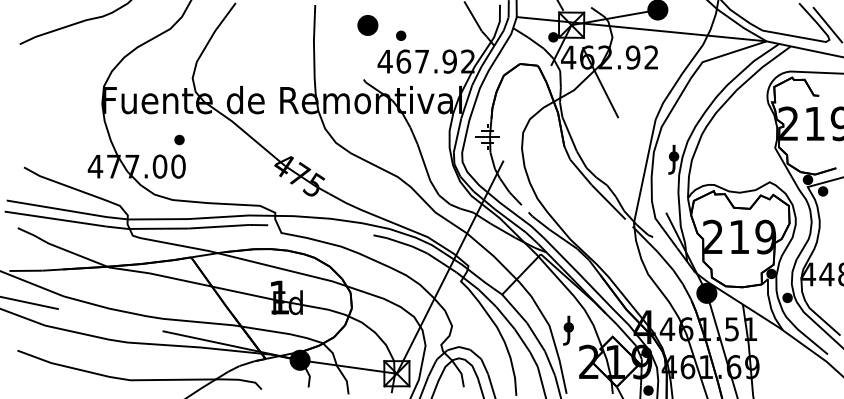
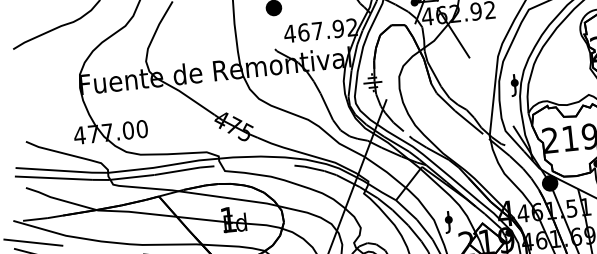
part: (401, 35) -> (300, 12), removed
part: (179, 139) -> (140, 108), removed

